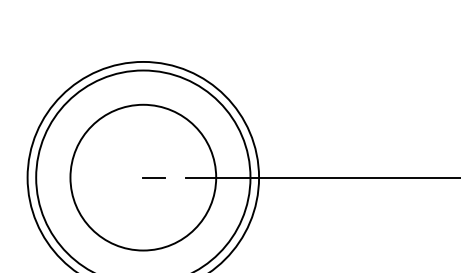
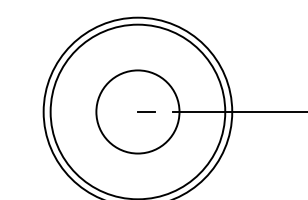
circle: (143, 177) -> (138, 111), size x0.7

